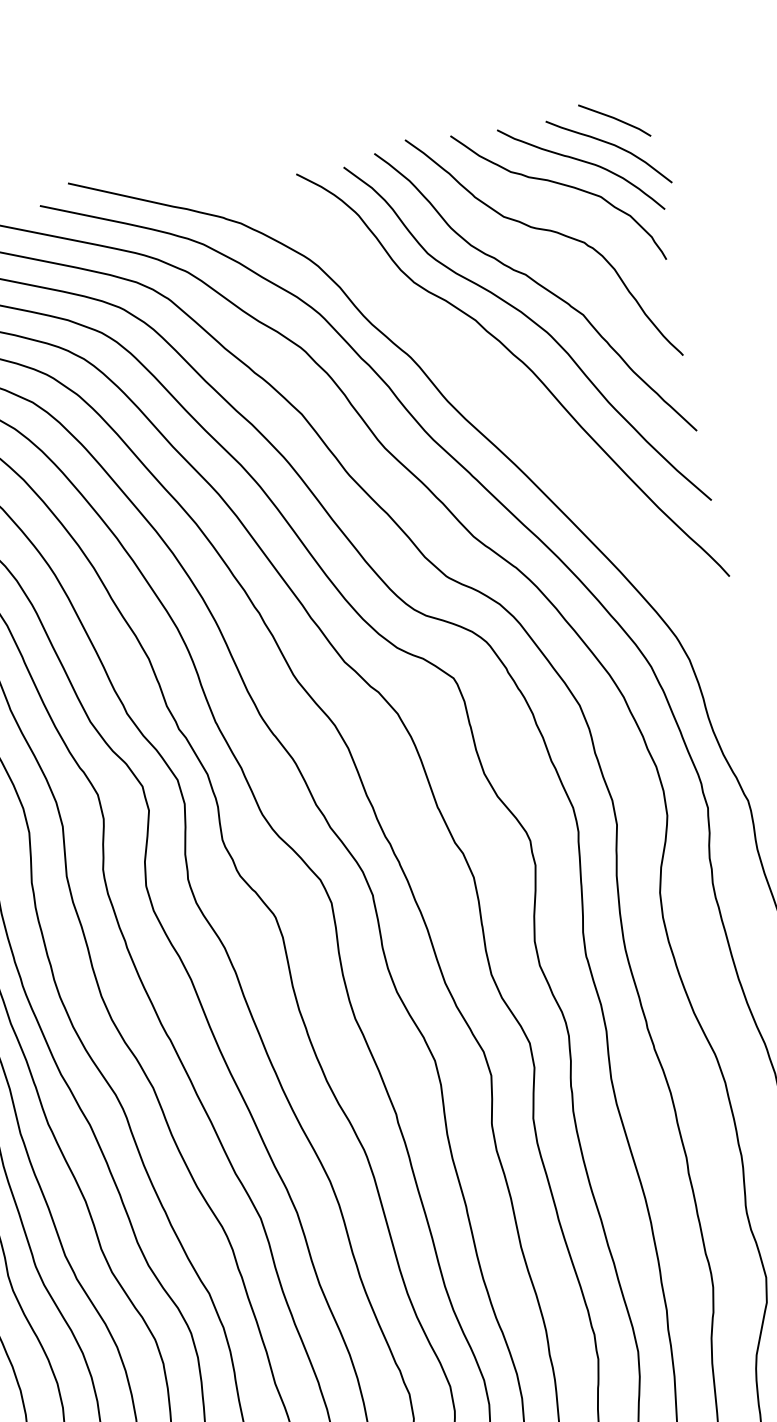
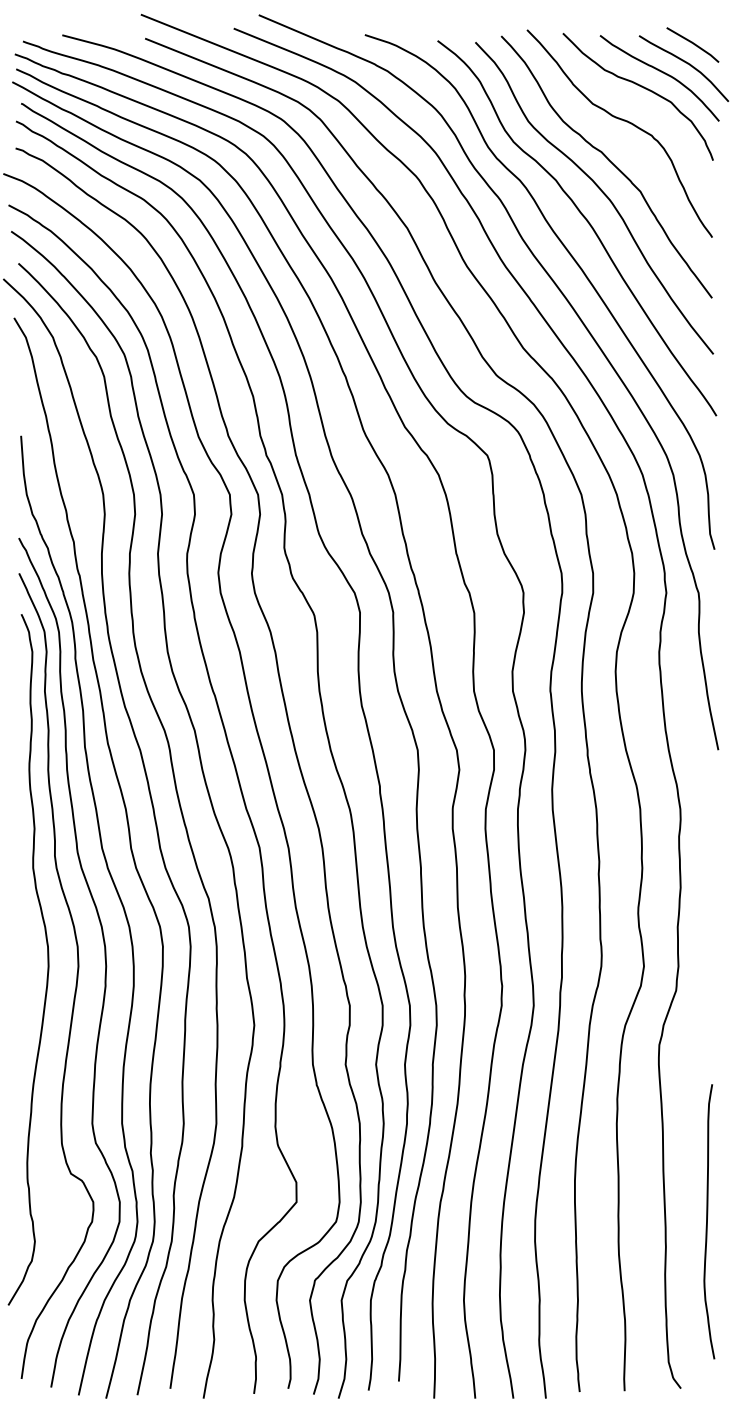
curve: (520, 420) -> (576, 264), added

